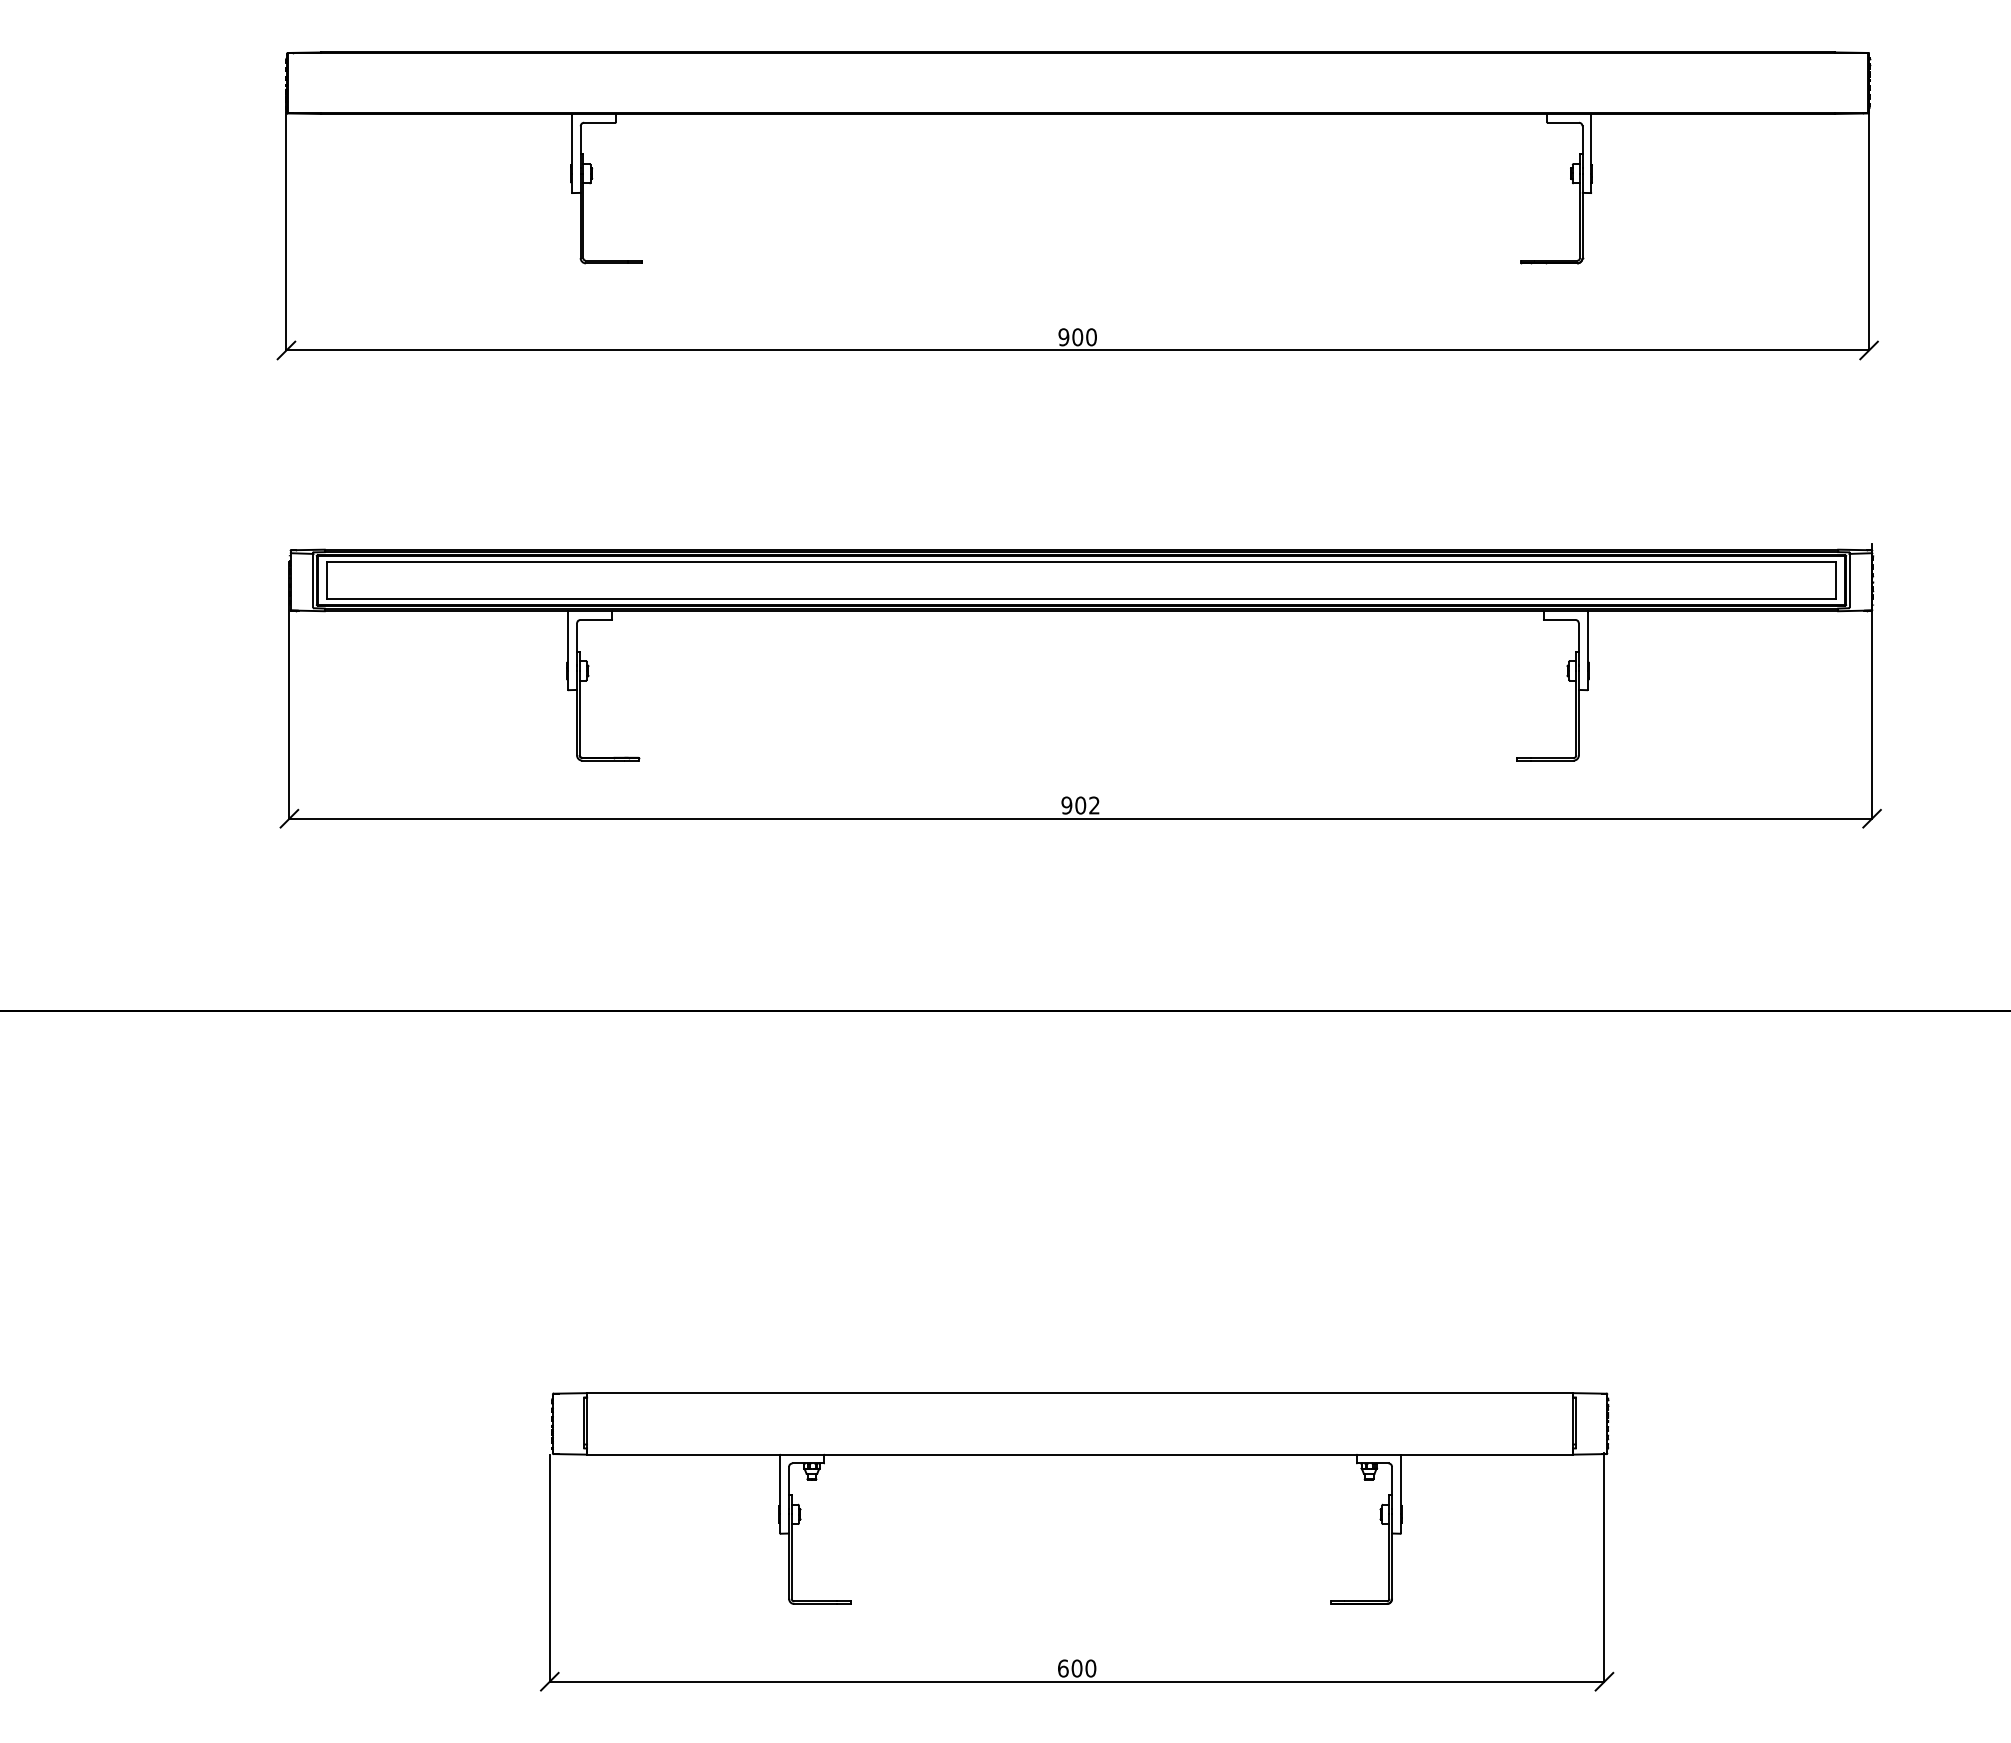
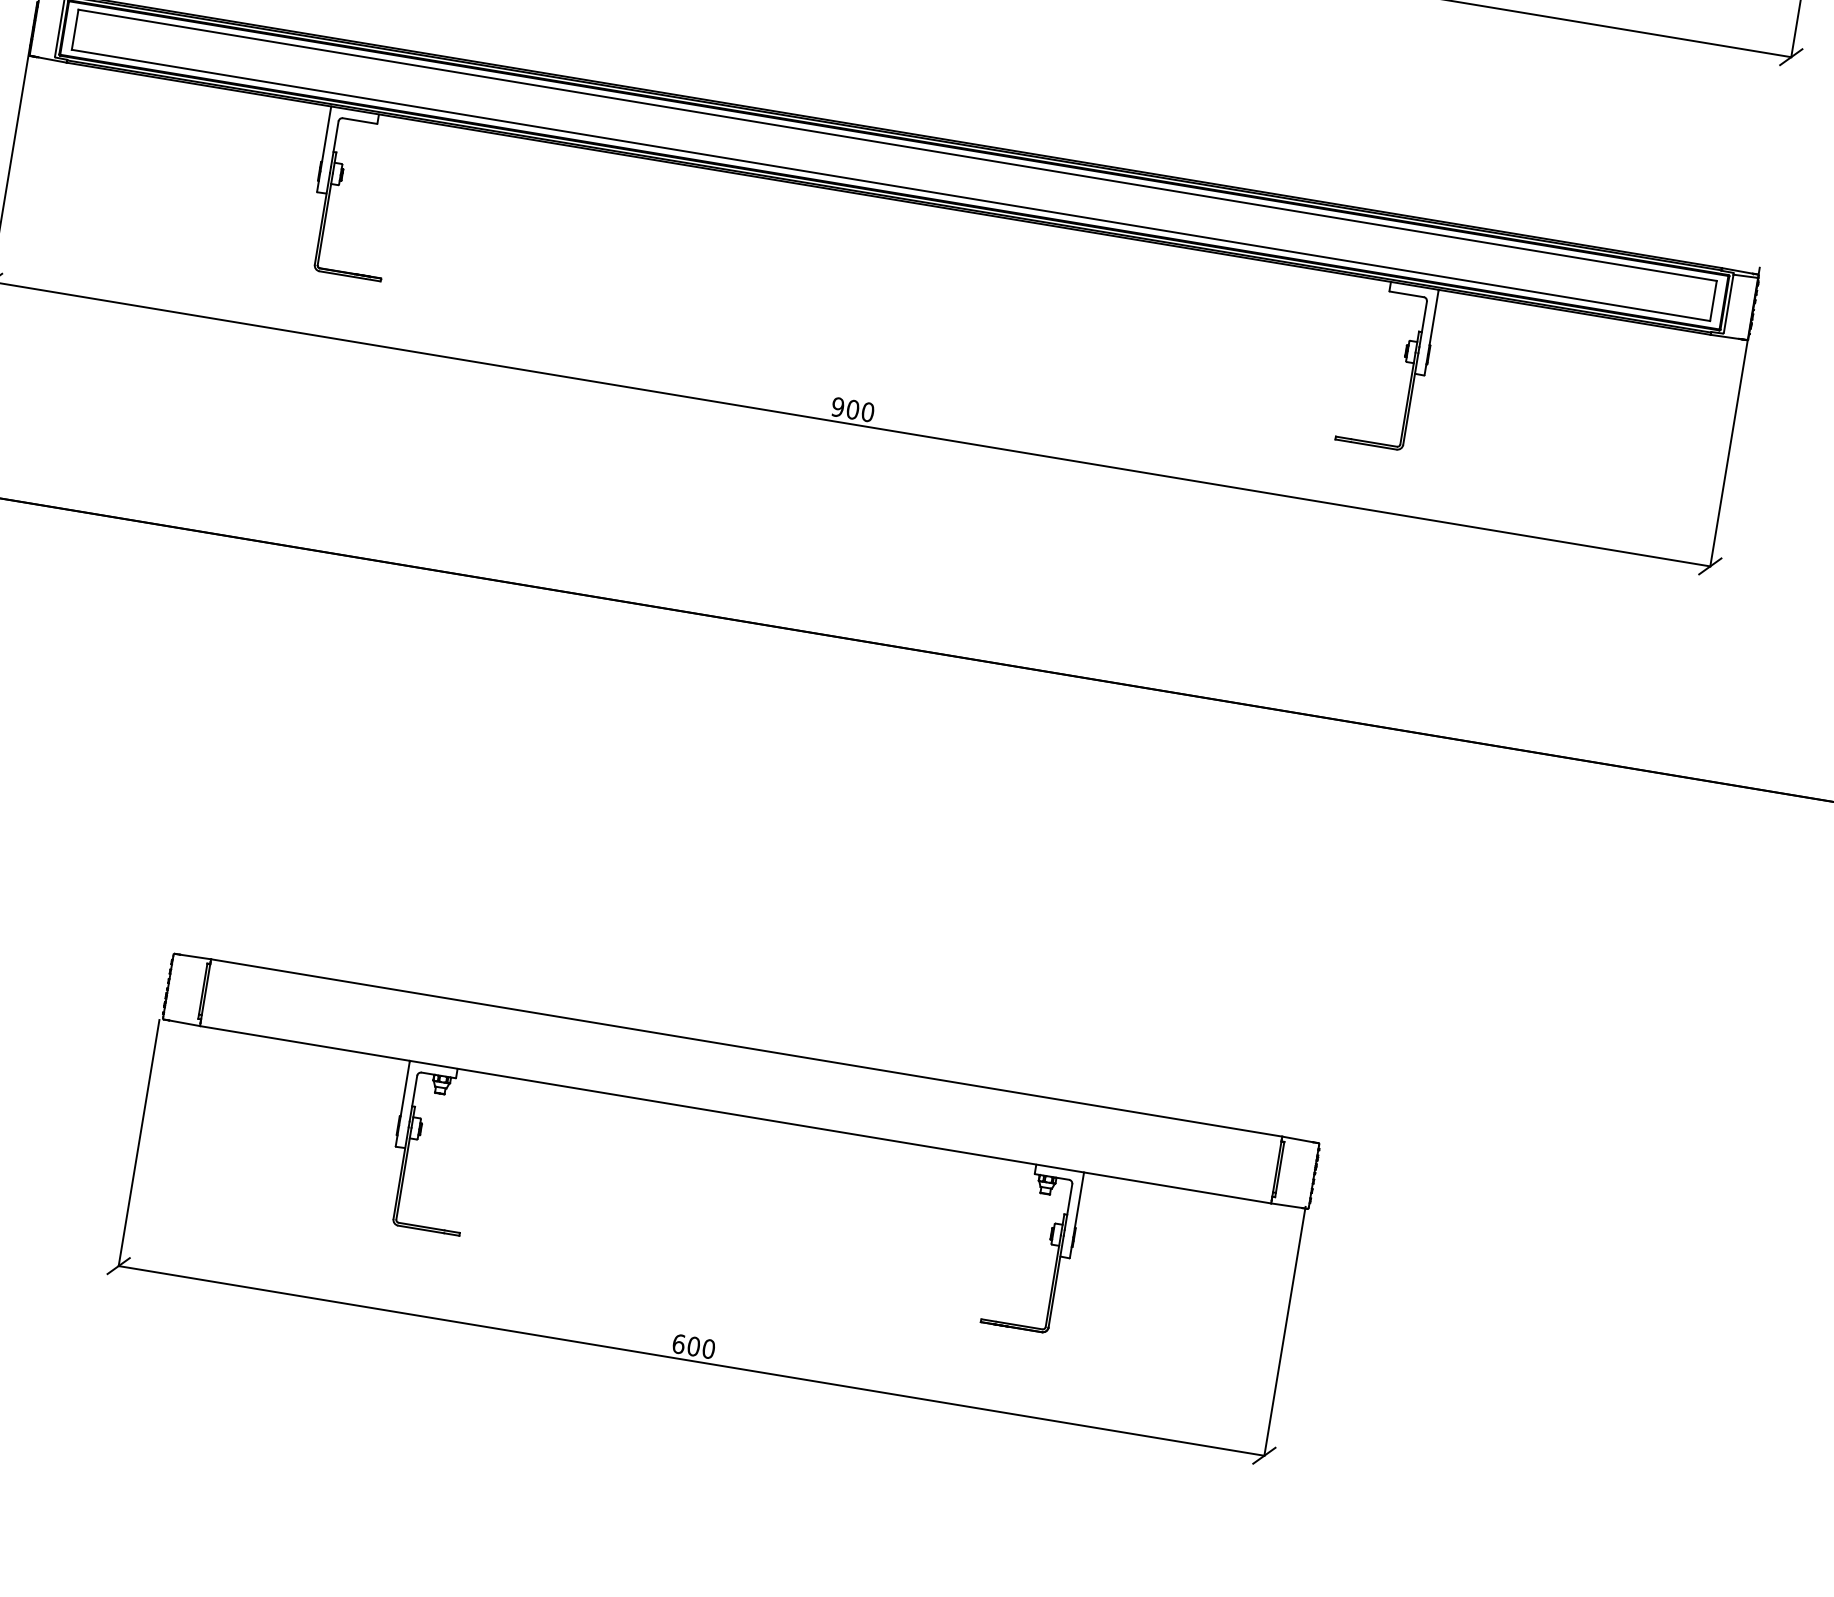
text: (1094, 805) -> (867, 412), 902 -> 900

